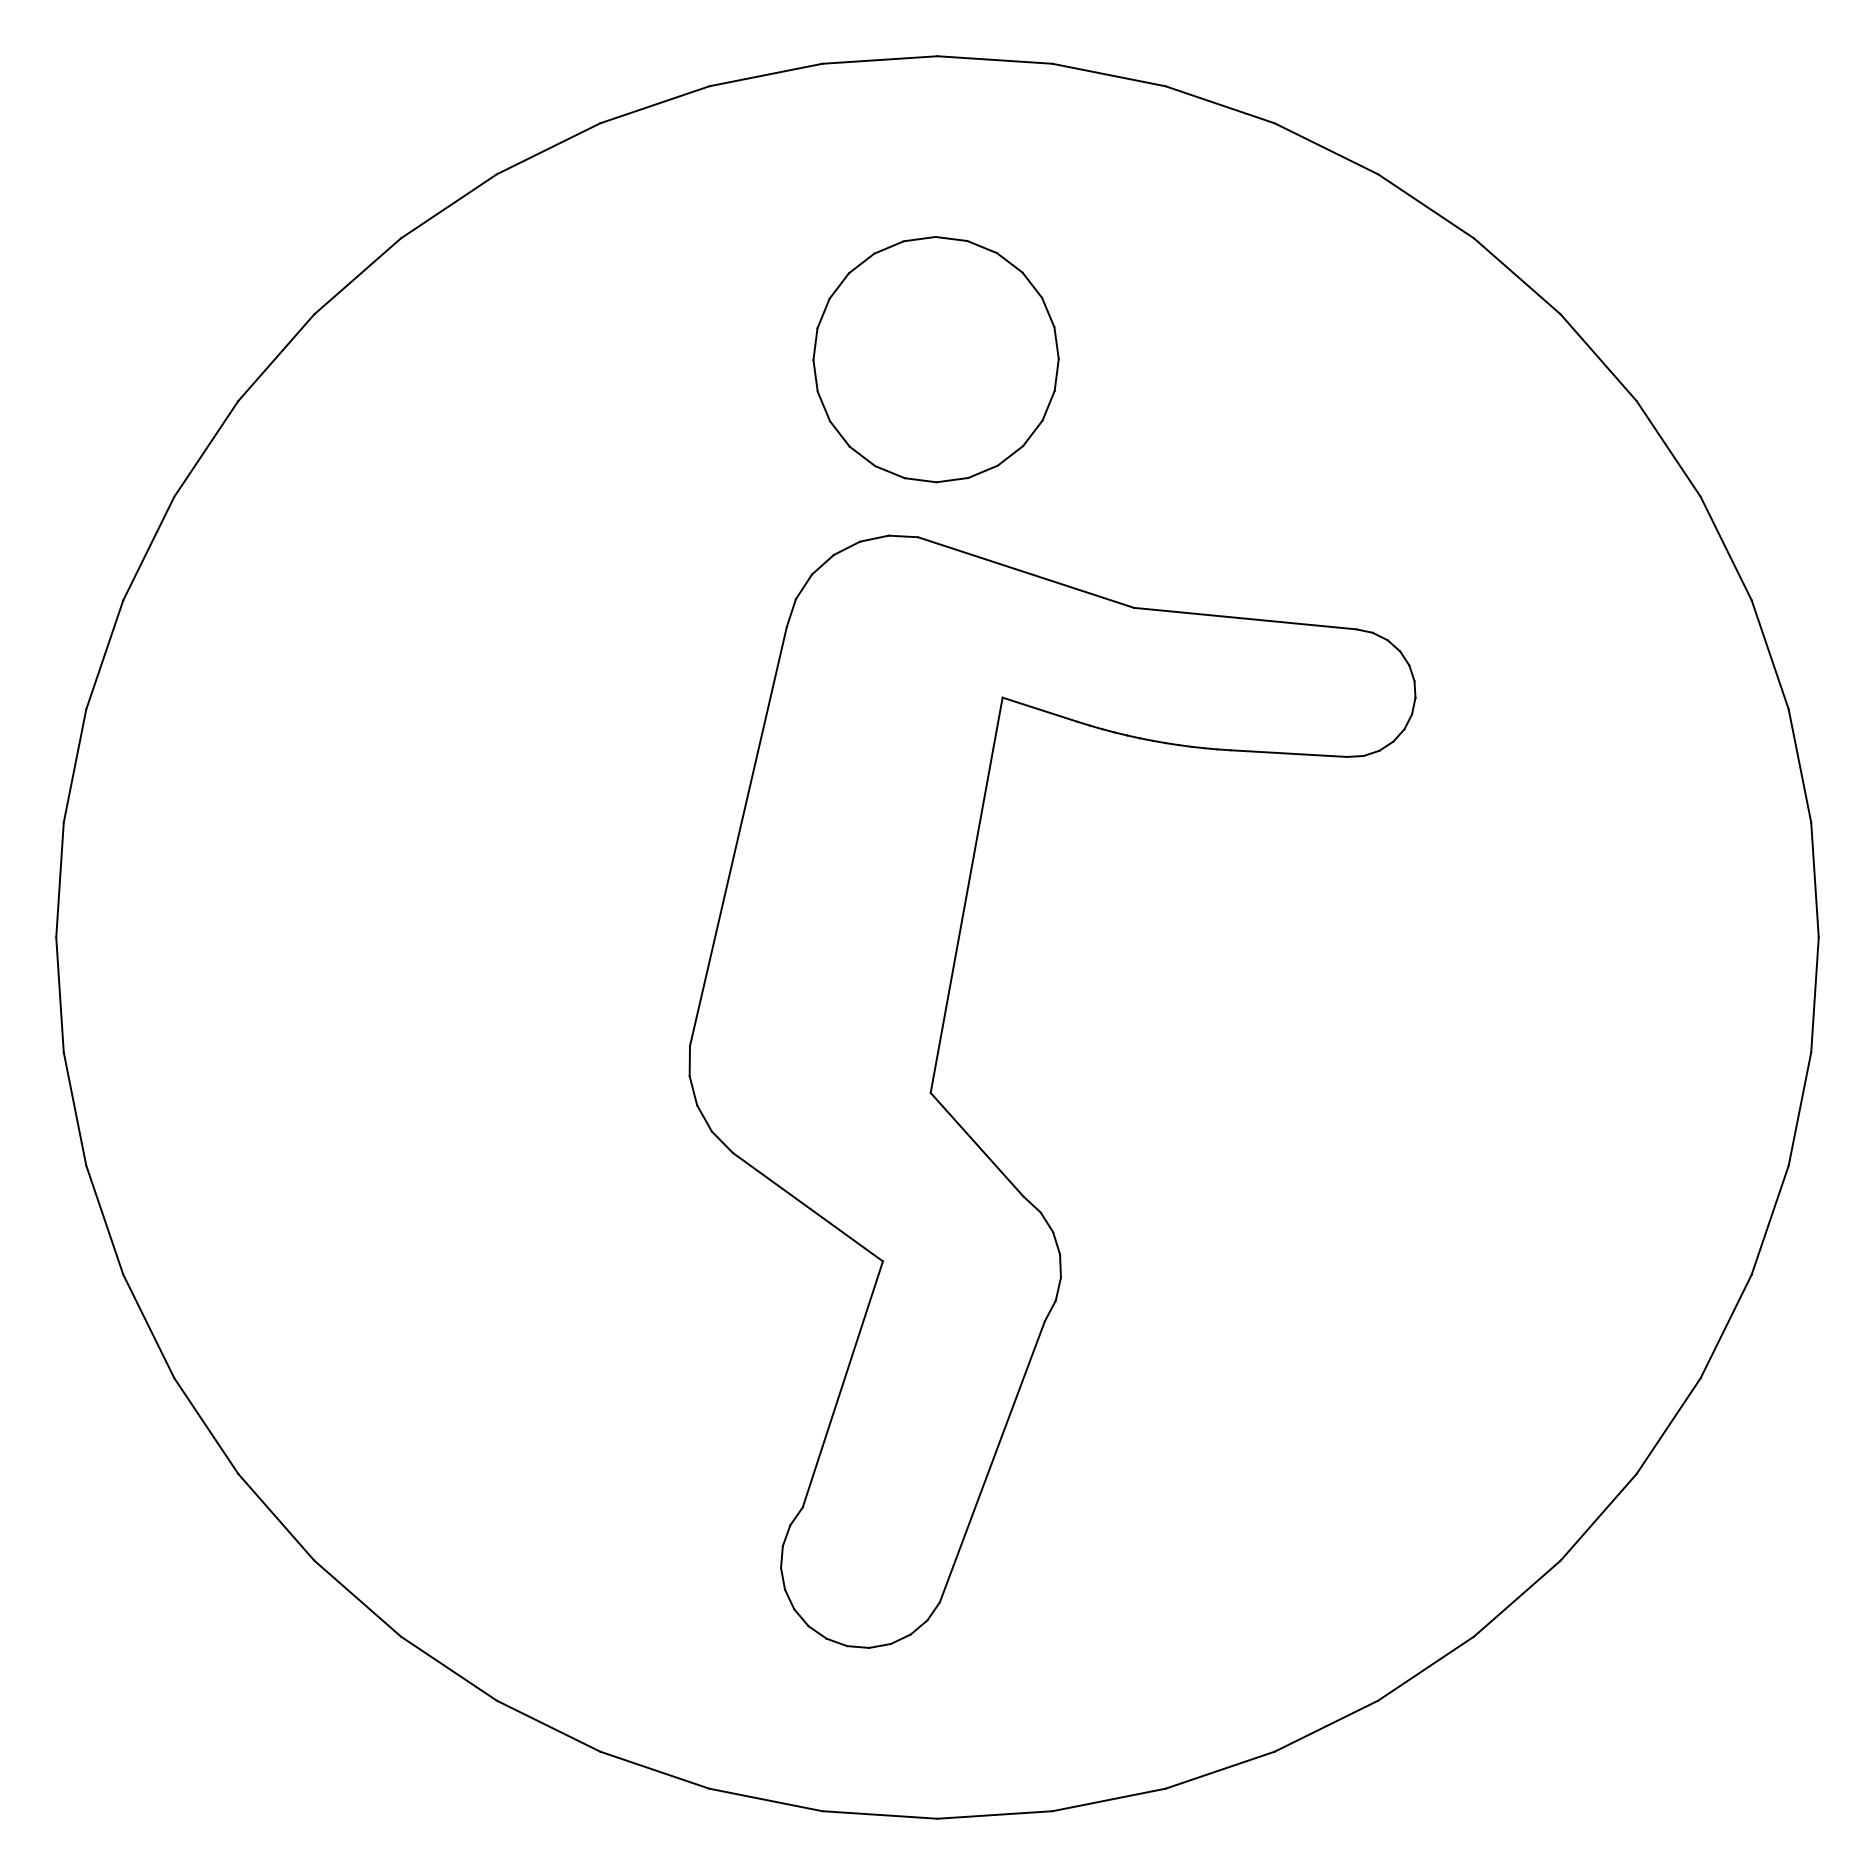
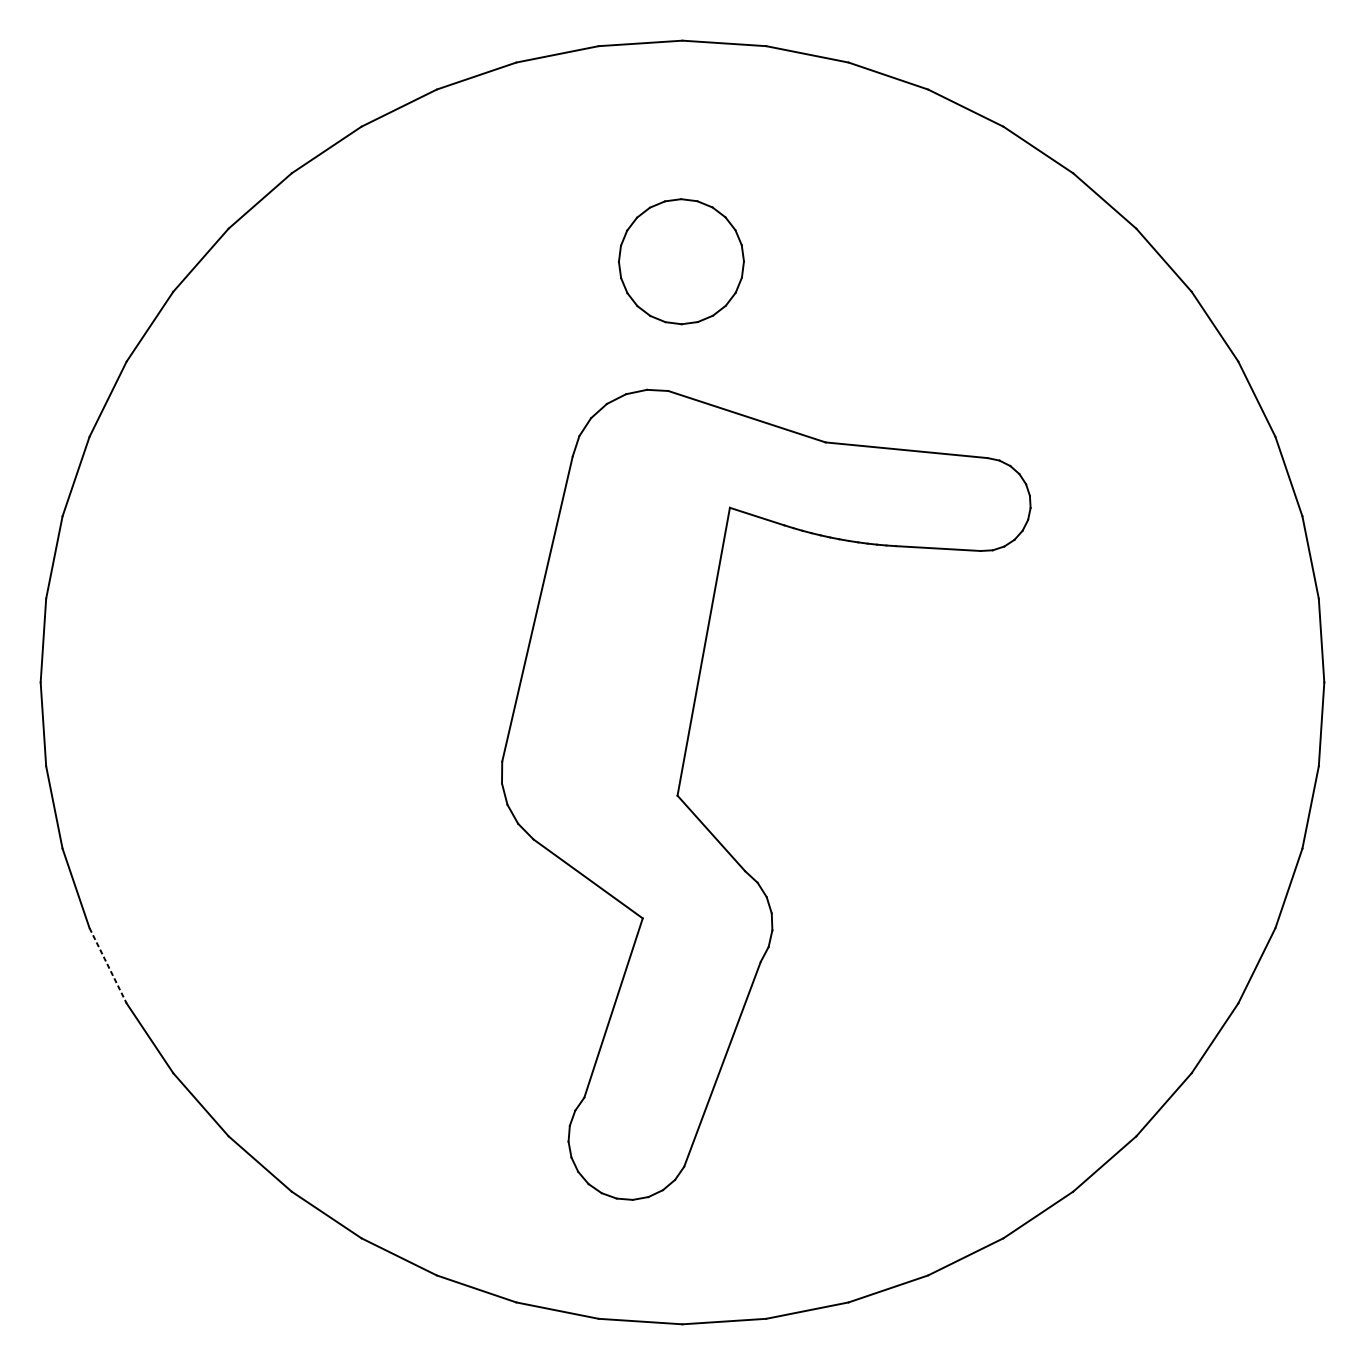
part: (935, 359) -> (681, 261), size x0.7
line: (148, 1326) -> (107, 965), solid -> dashed

